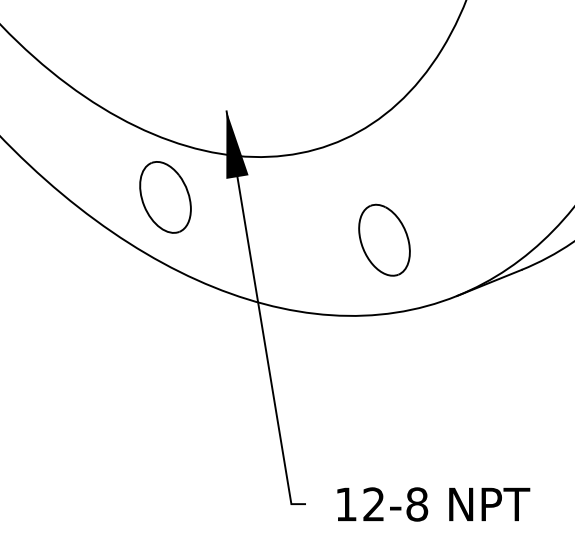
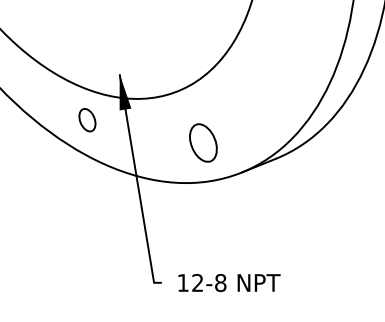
part: (165, 195) -> (87, 119), size x0.6

